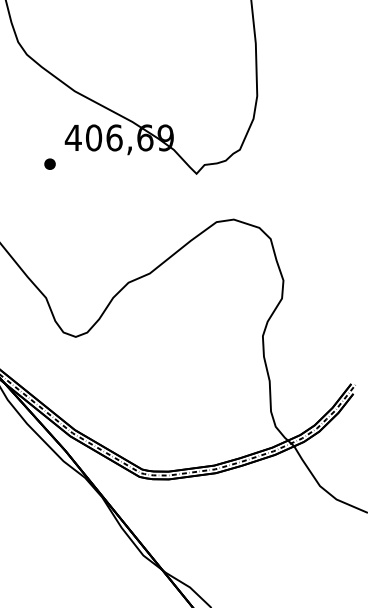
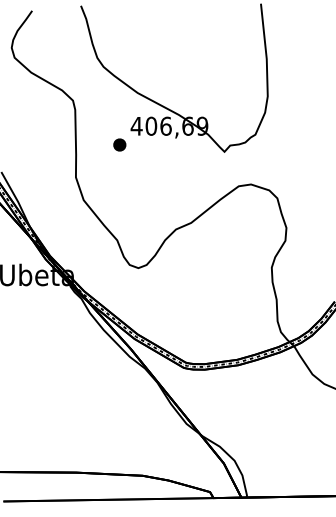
part: (50, 163) -> (120, 144), size x1.6

